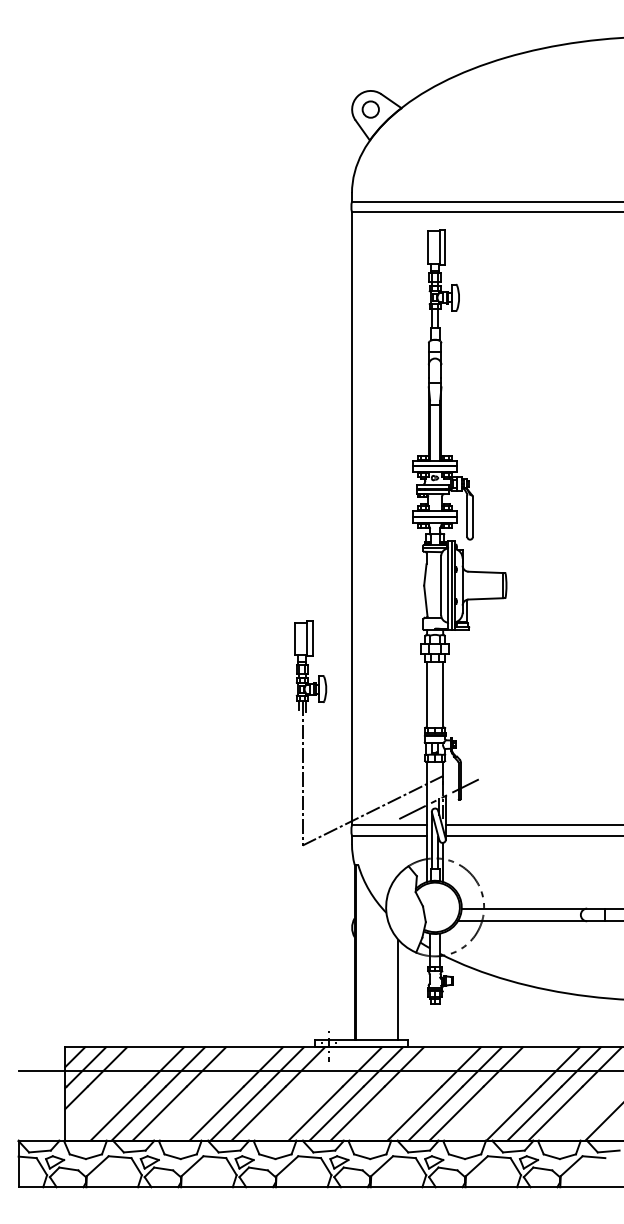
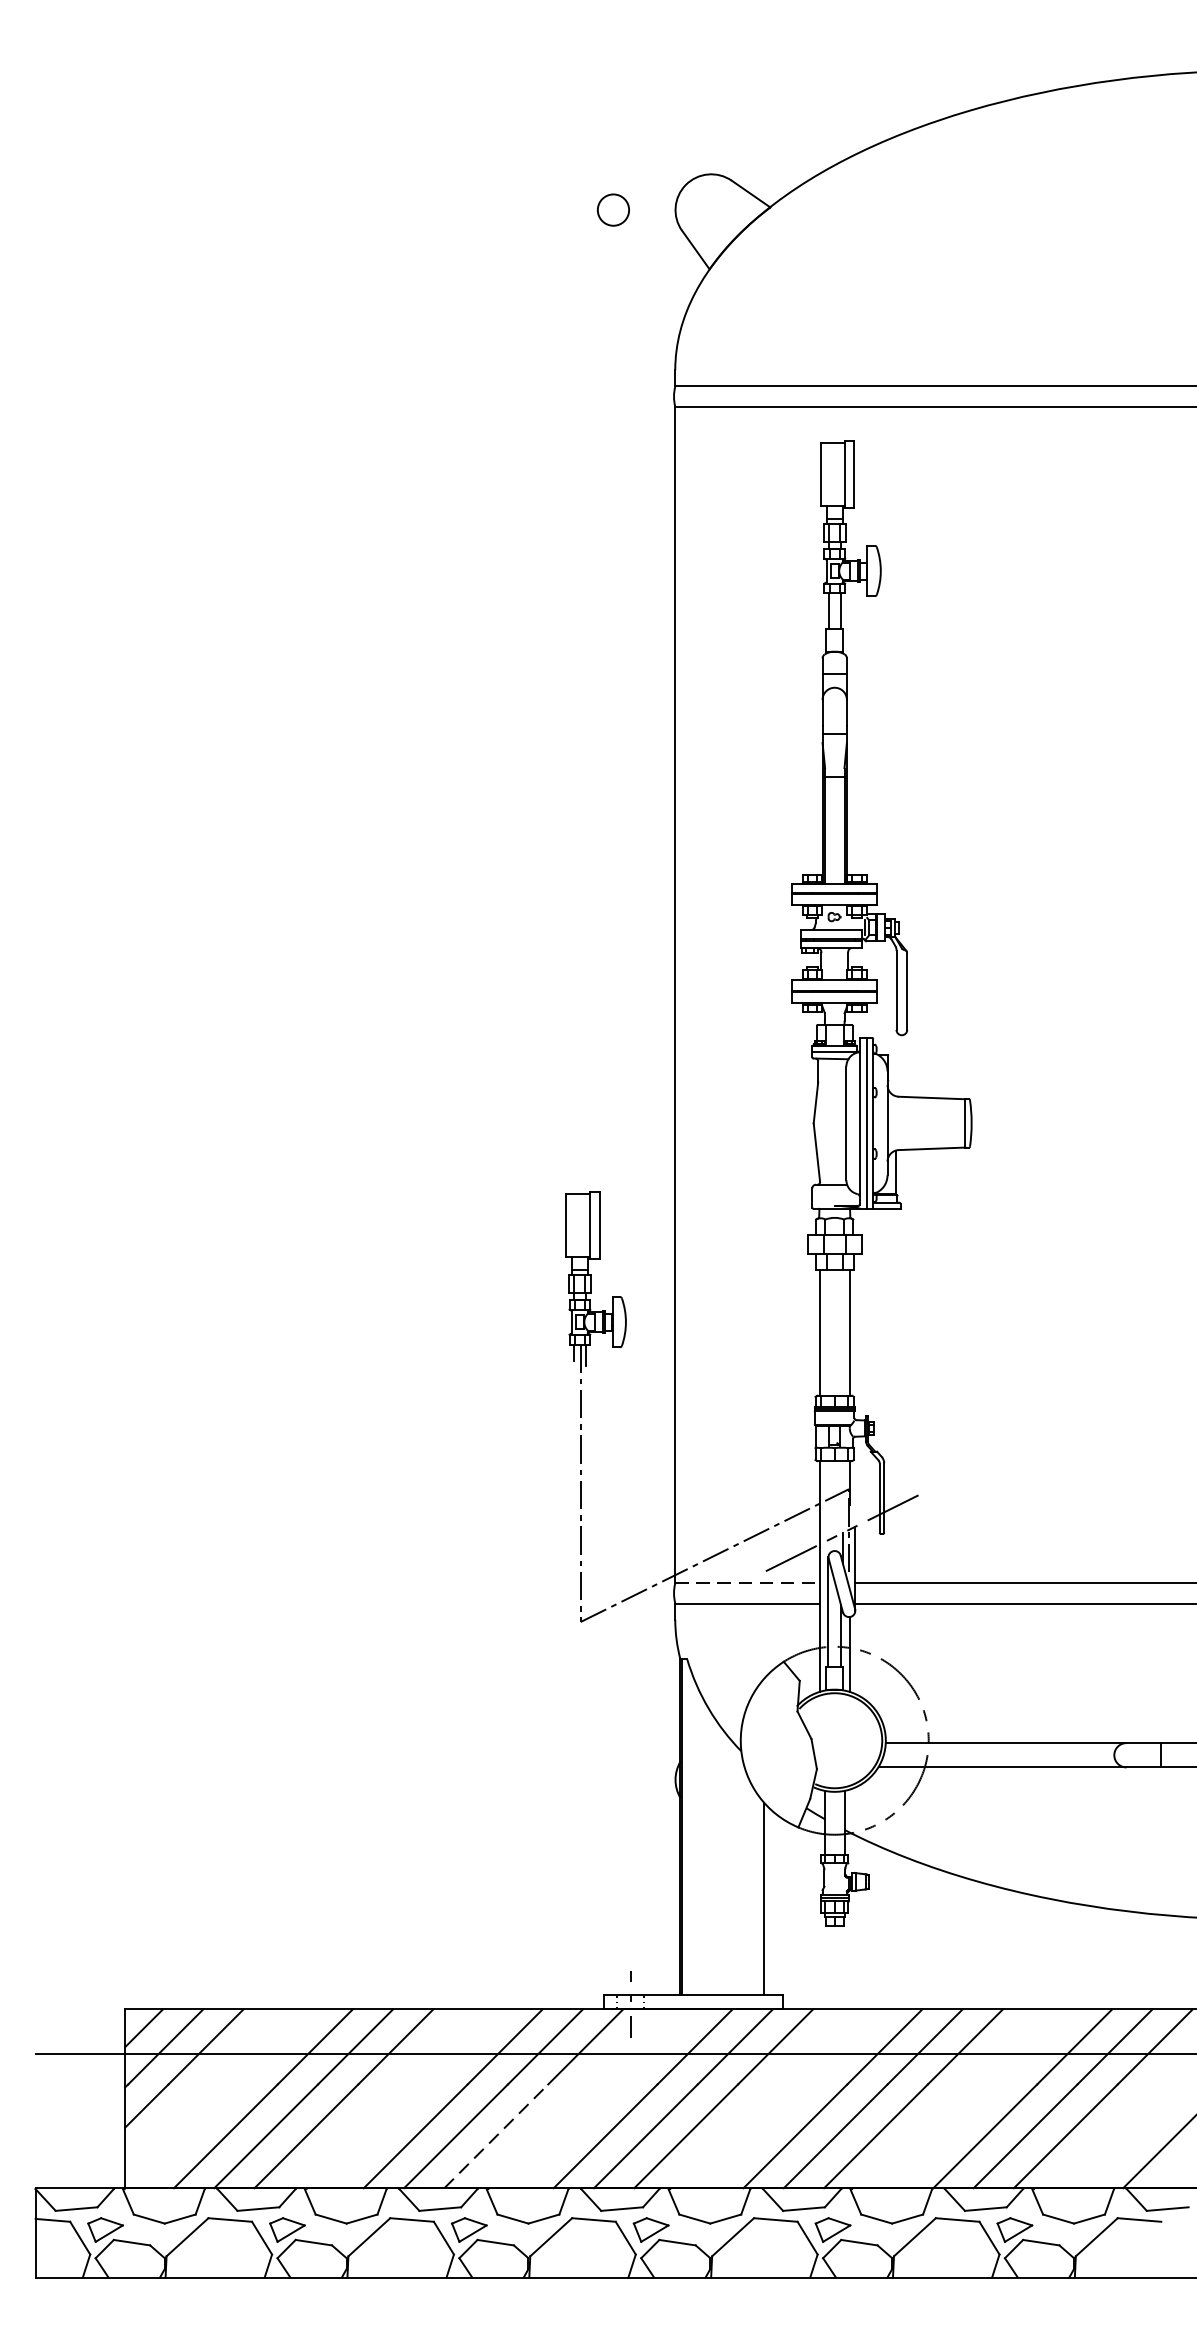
circle: (370, 109) -> (612, 209), moved
line: (389, 825) -> (747, 1583), solid -> dashed
line: (259, 1113) -> (497, 2136), solid -> dashed

